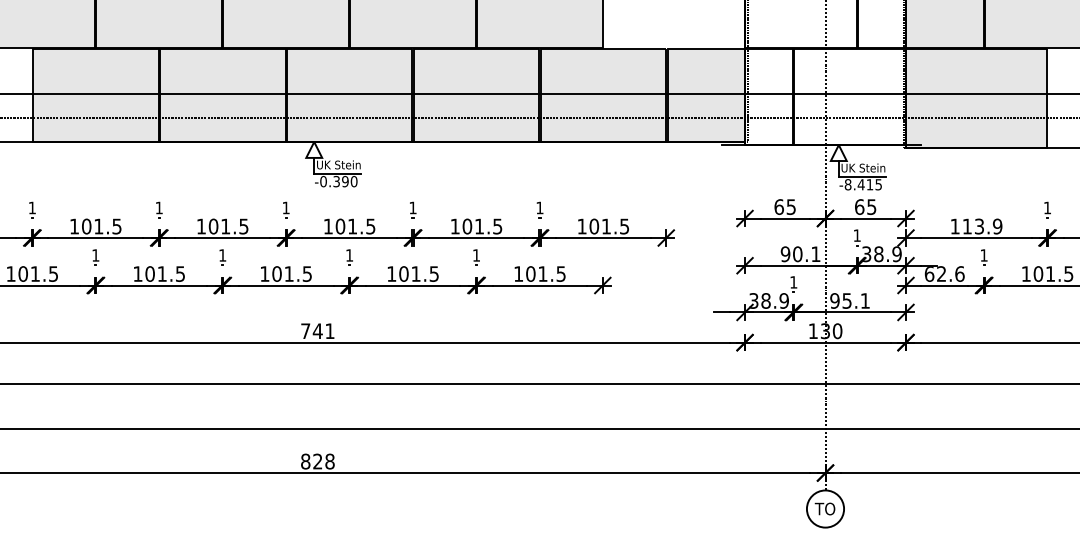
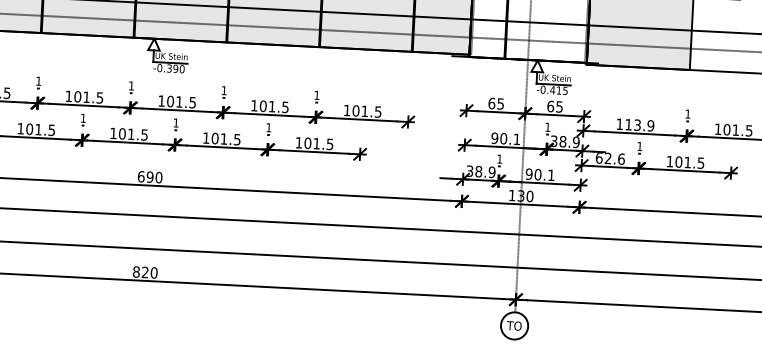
text: (847, 184) -> (542, 89), -8.415 -> -0.415
text: (846, 300) -> (537, 174), 95.1 -> 90.1
text: (317, 331) -> (149, 177), 741 -> 690
text: (329, 461) -> (153, 272), 828 -> 820

